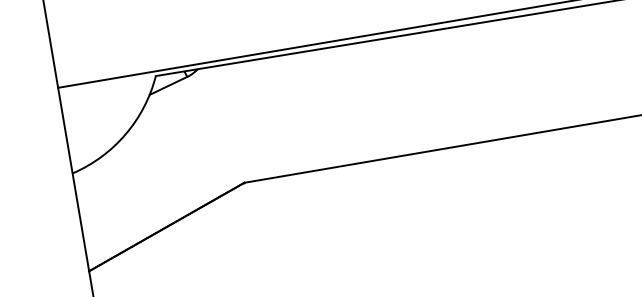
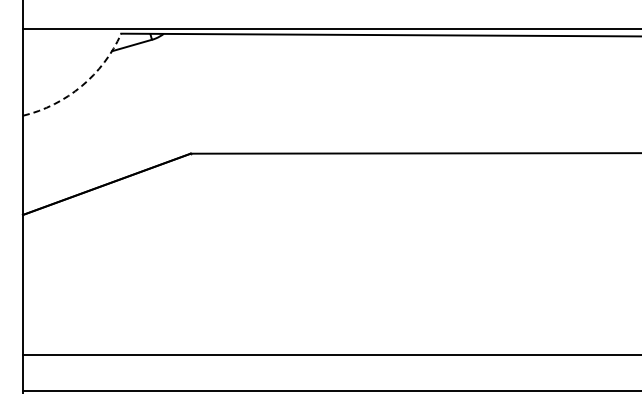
arc: (125, 134) -> (81, 86), solid -> dashed

